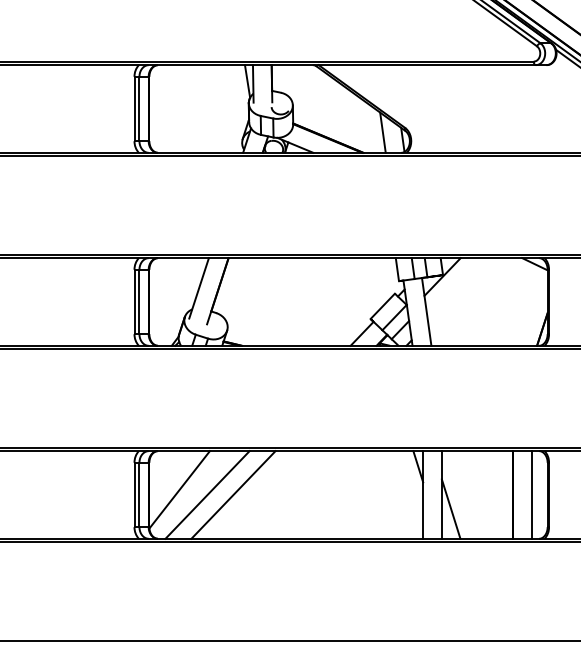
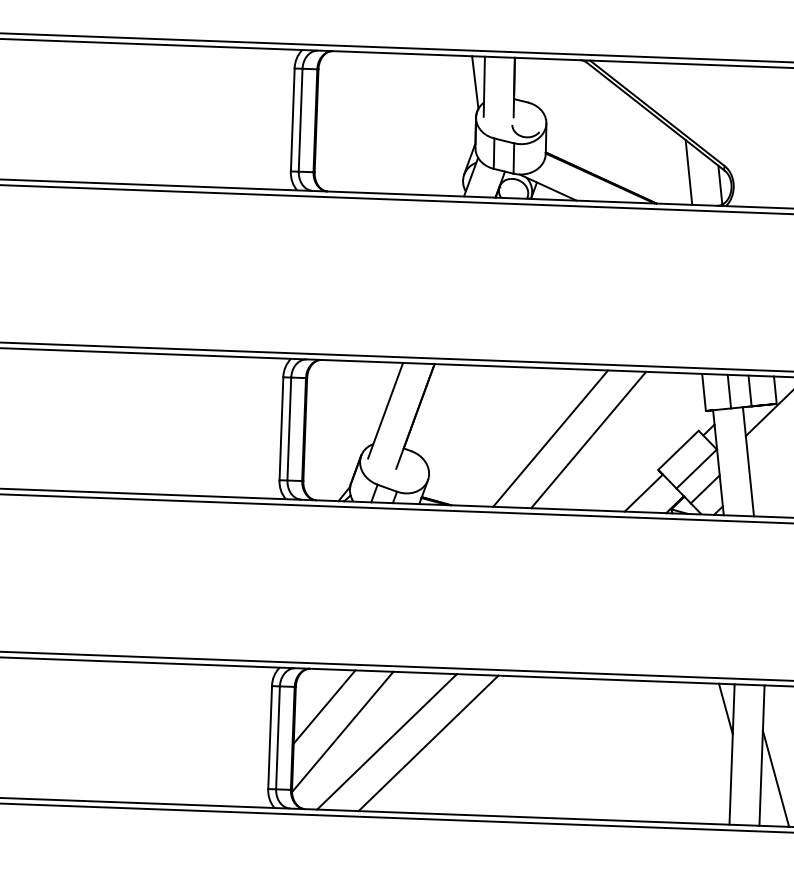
line: (302, 301) -> (550, 437), added
line: (326, 301) -> (588, 439), added
line: (167, 474) -> (324, 706), added

